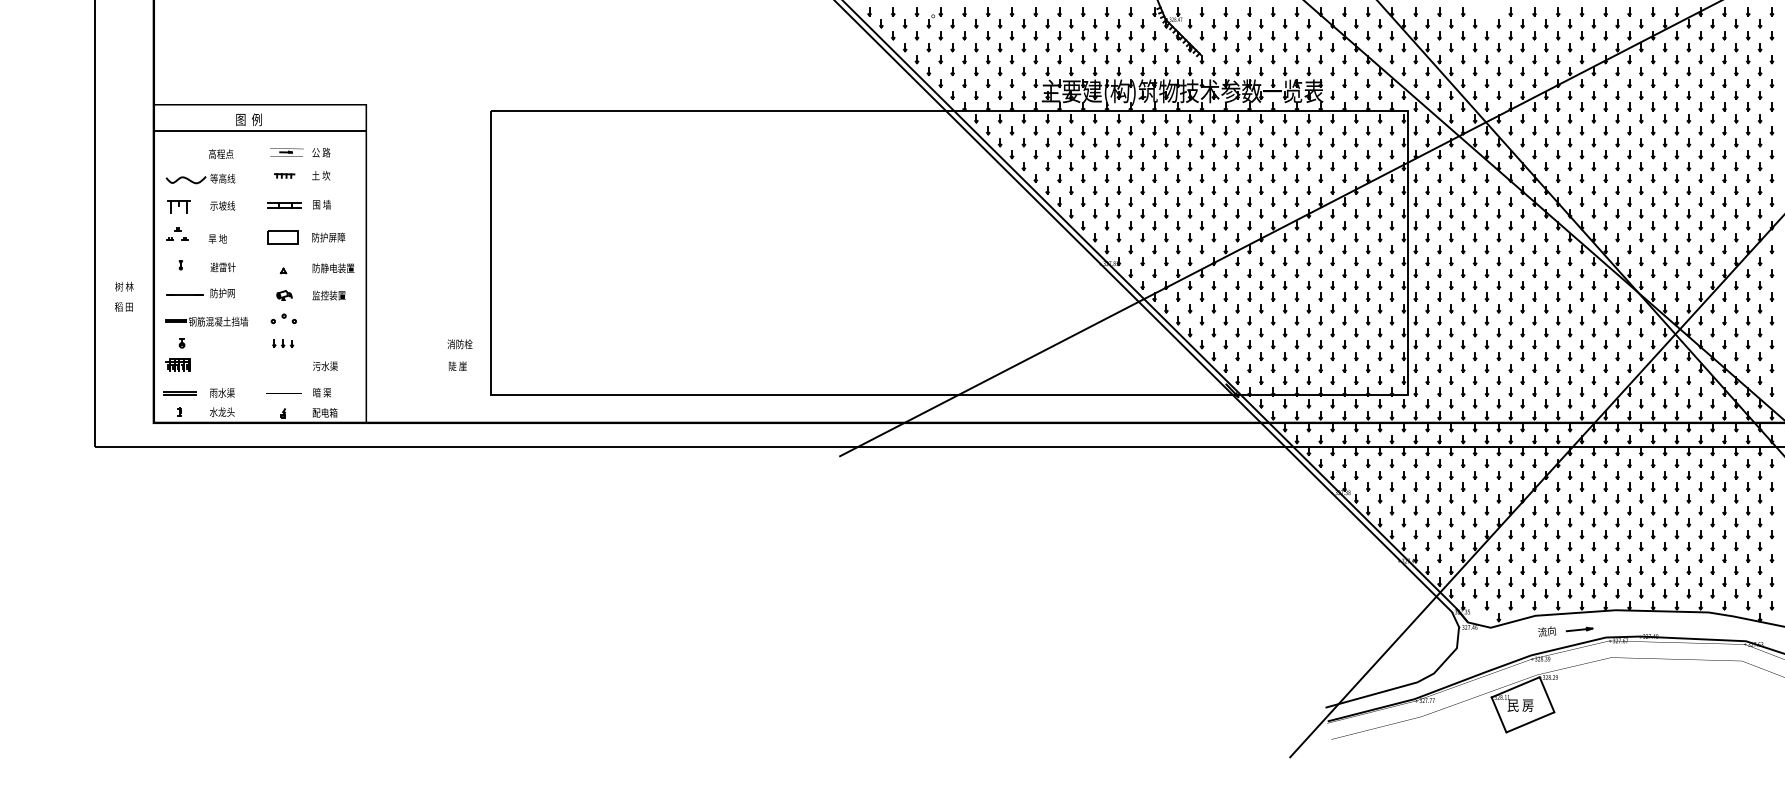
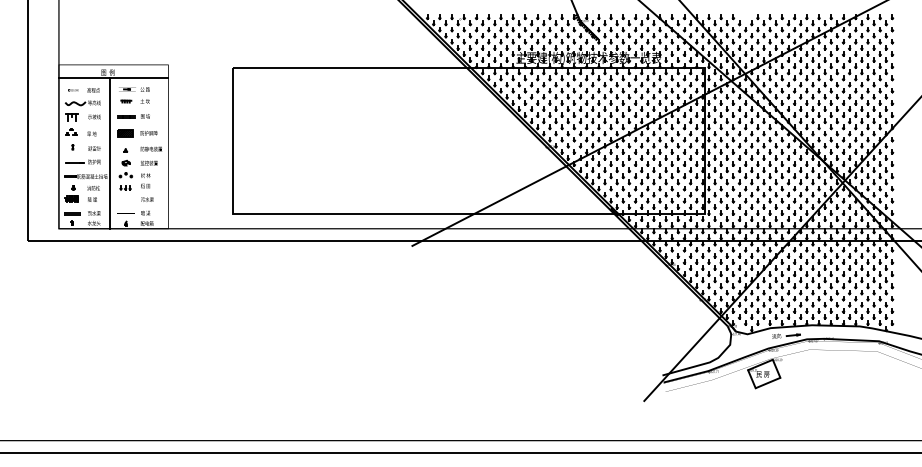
part: (182, 154) -> (73, 90), added
hatch: (281, 237) -> (124, 133), added
line: (251, 276) -> (109, 153), added
text: (123, 296) -> (145, 180), moved
text: (459, 354) -> (93, 193), moved

